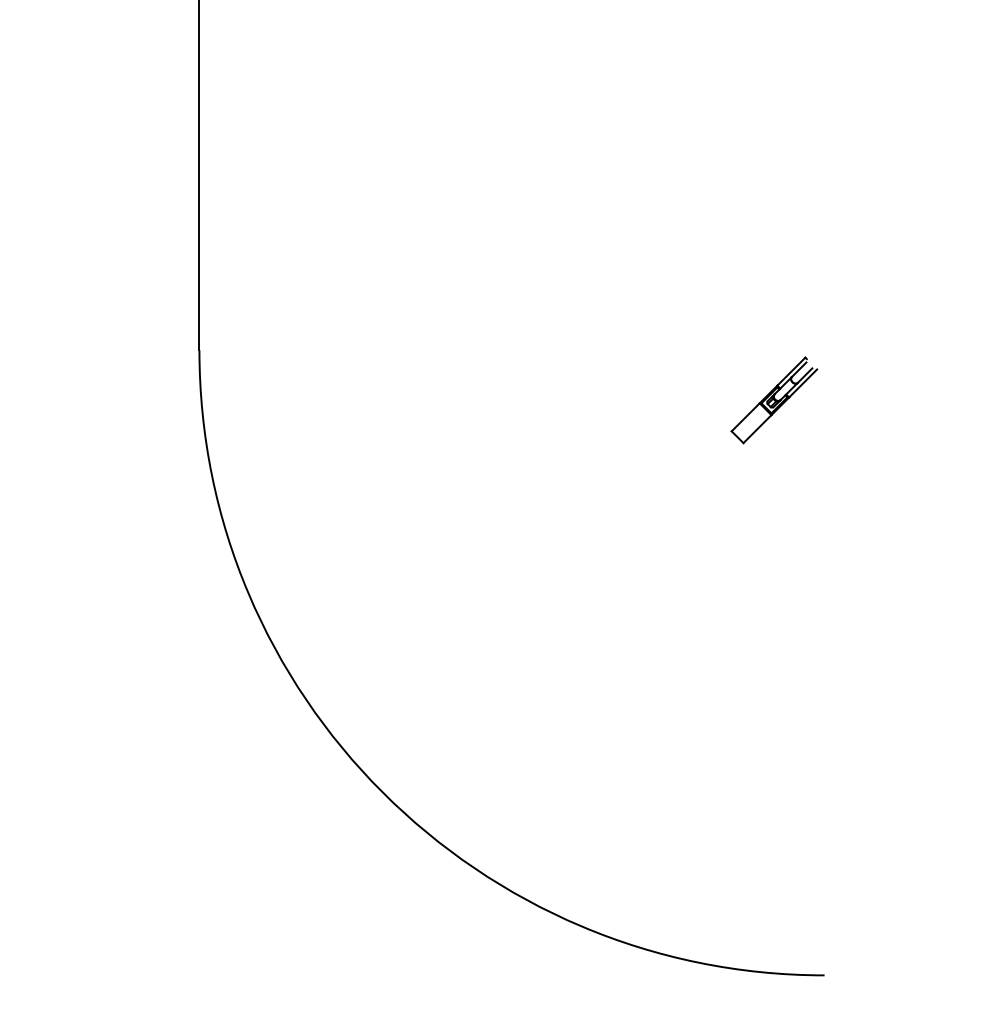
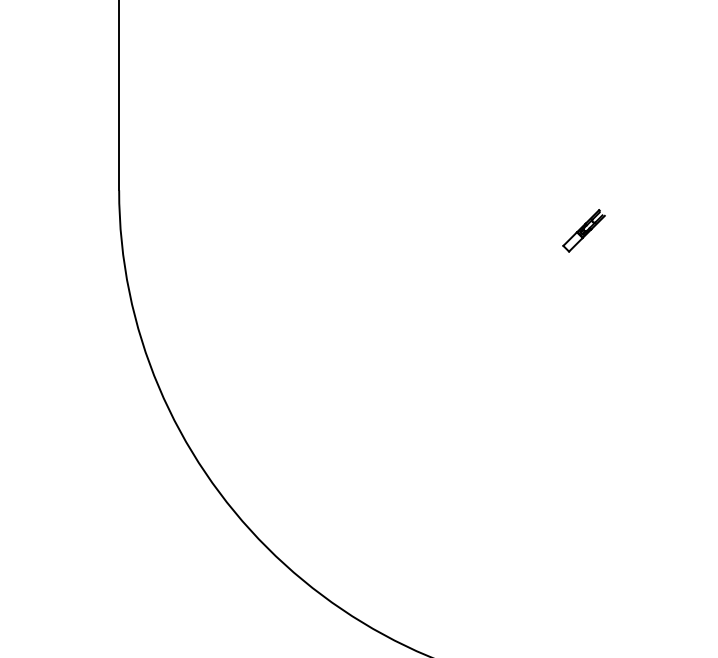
part: (774, 400) -> (584, 230), size x0.6

